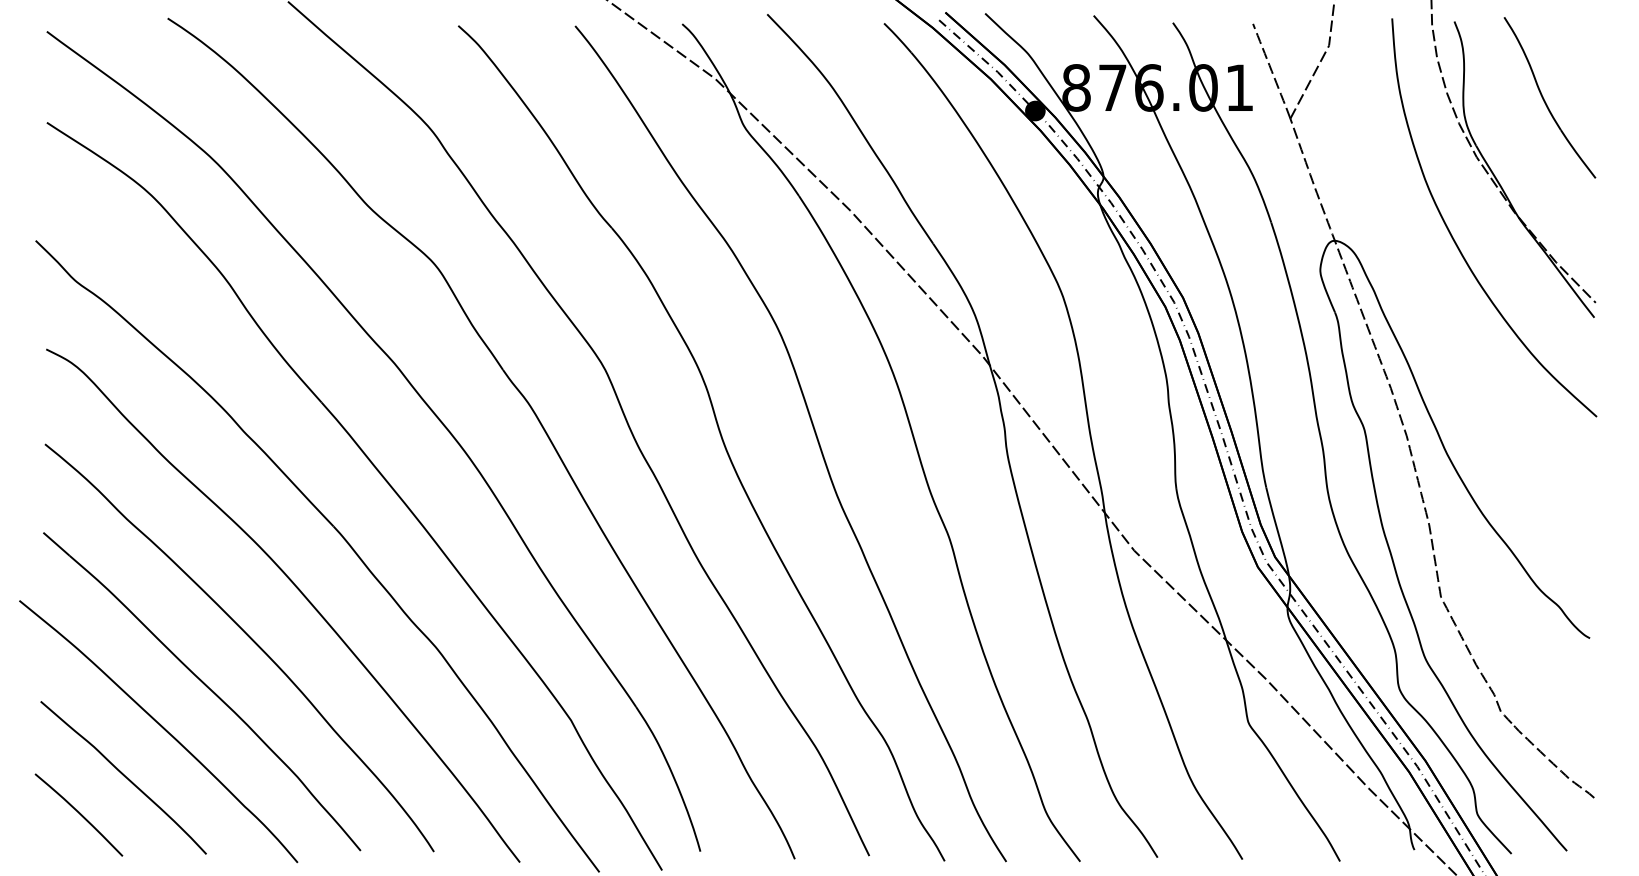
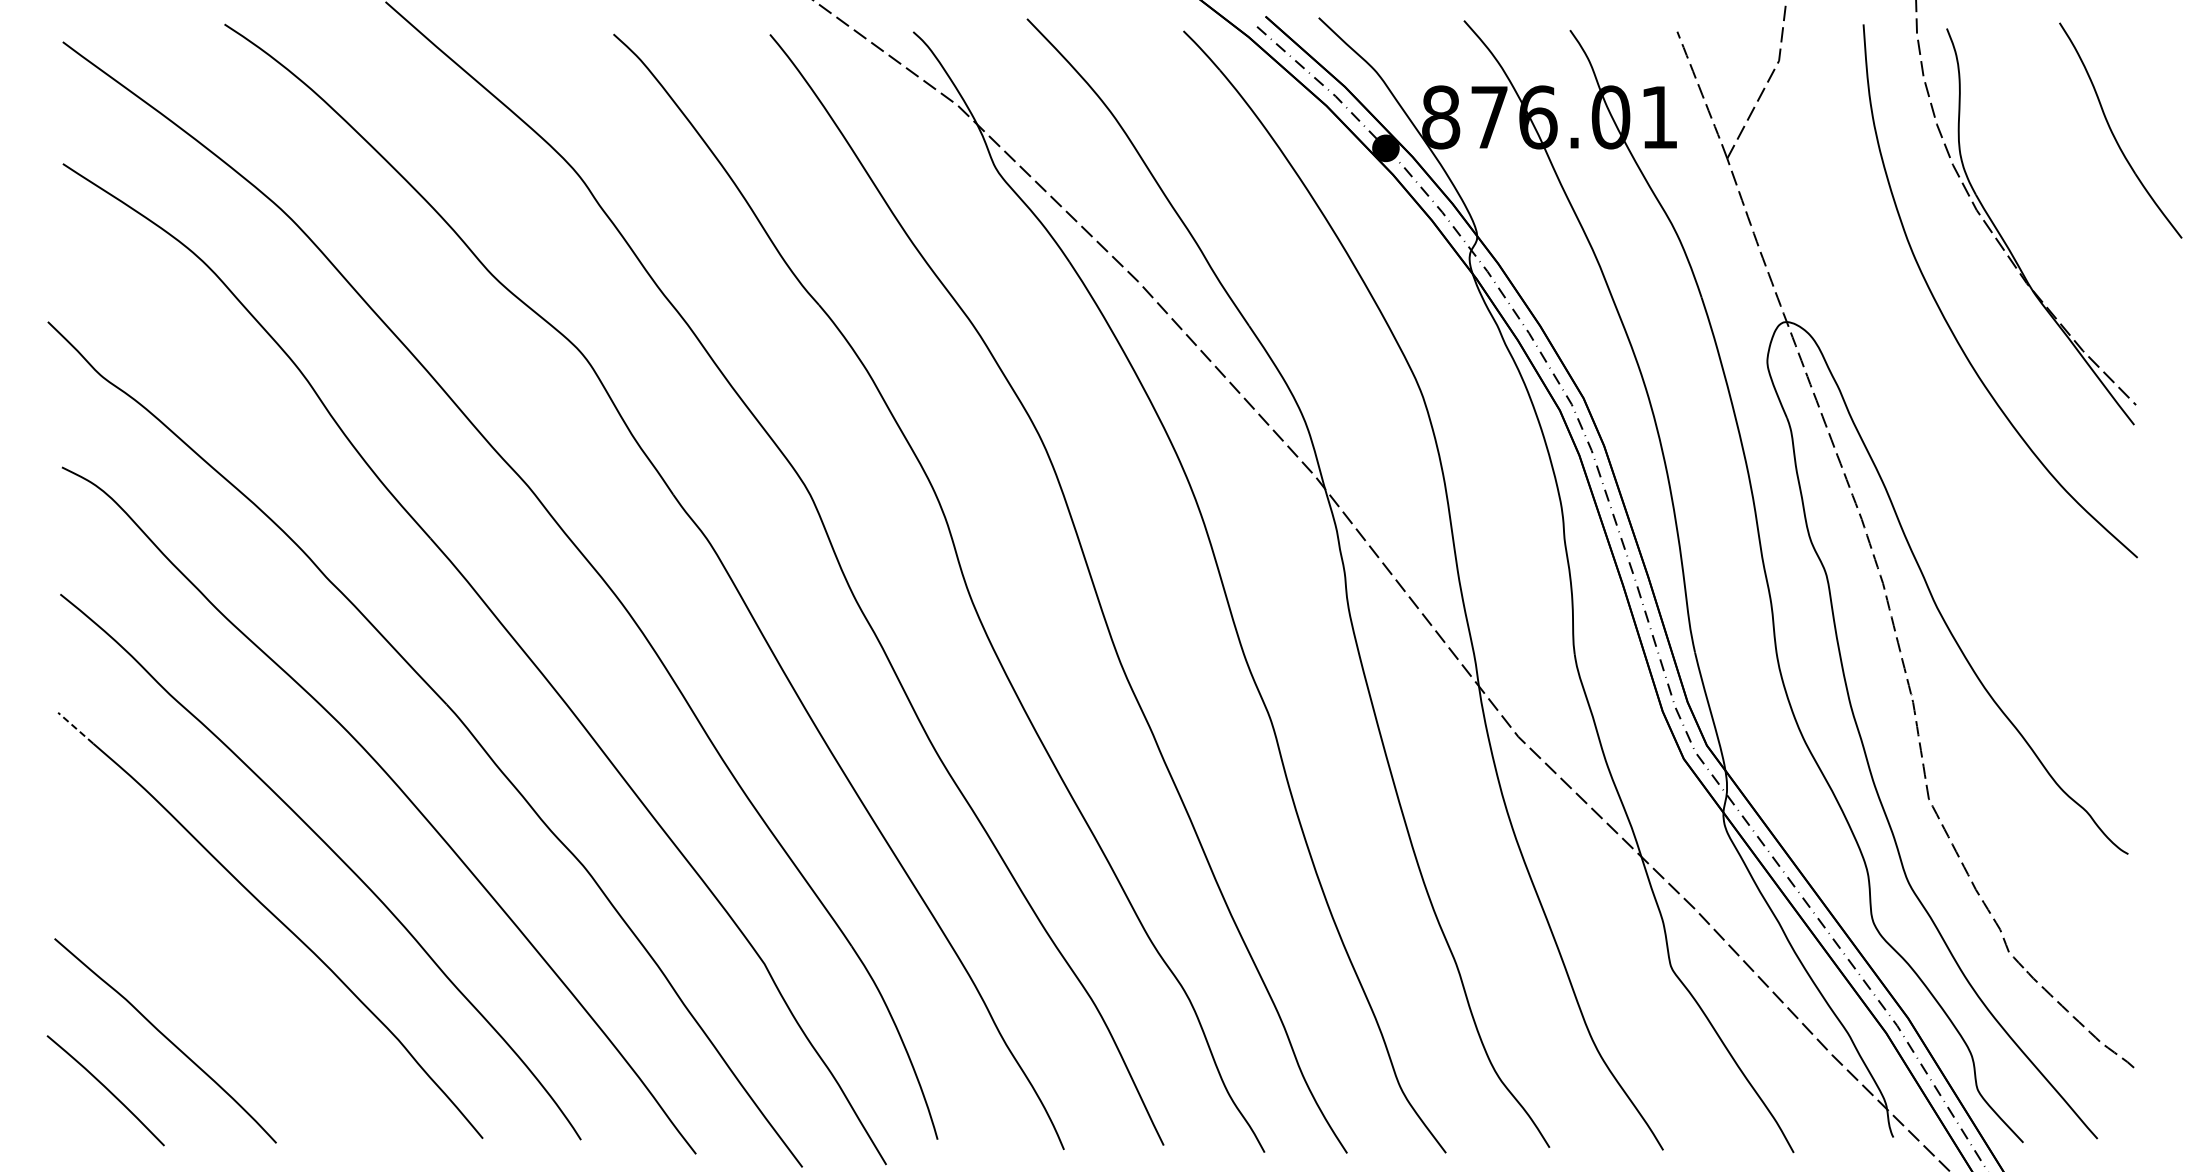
part: (1545, 100) -> (2114, 134), moved
line: (57, 544) -> (76, 728), solid -> dashed
curve: (161, 727) -> (216, 973), removed

